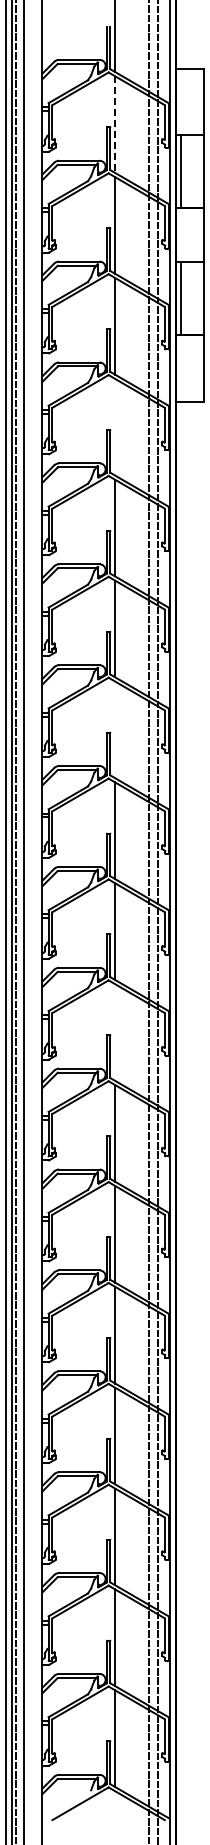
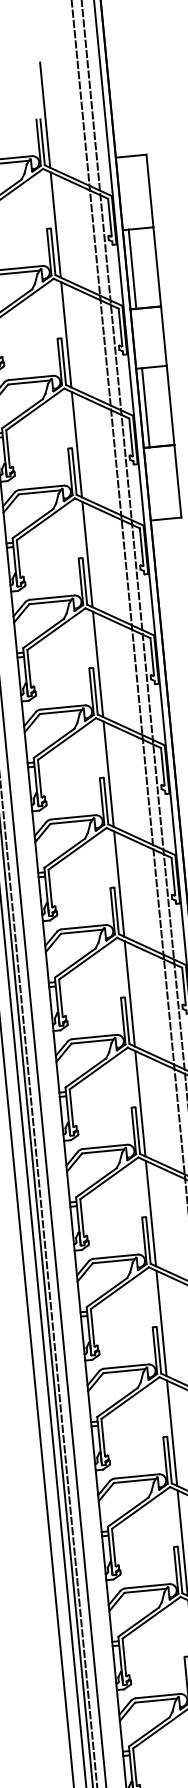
line: (115, 125) -> (56, 225), dashed -> solid
line: (115, 426) -> (87, 553), added
line: (115, 729) -> (119, 883), added
line: (115, 1032) -> (151, 1213), added

